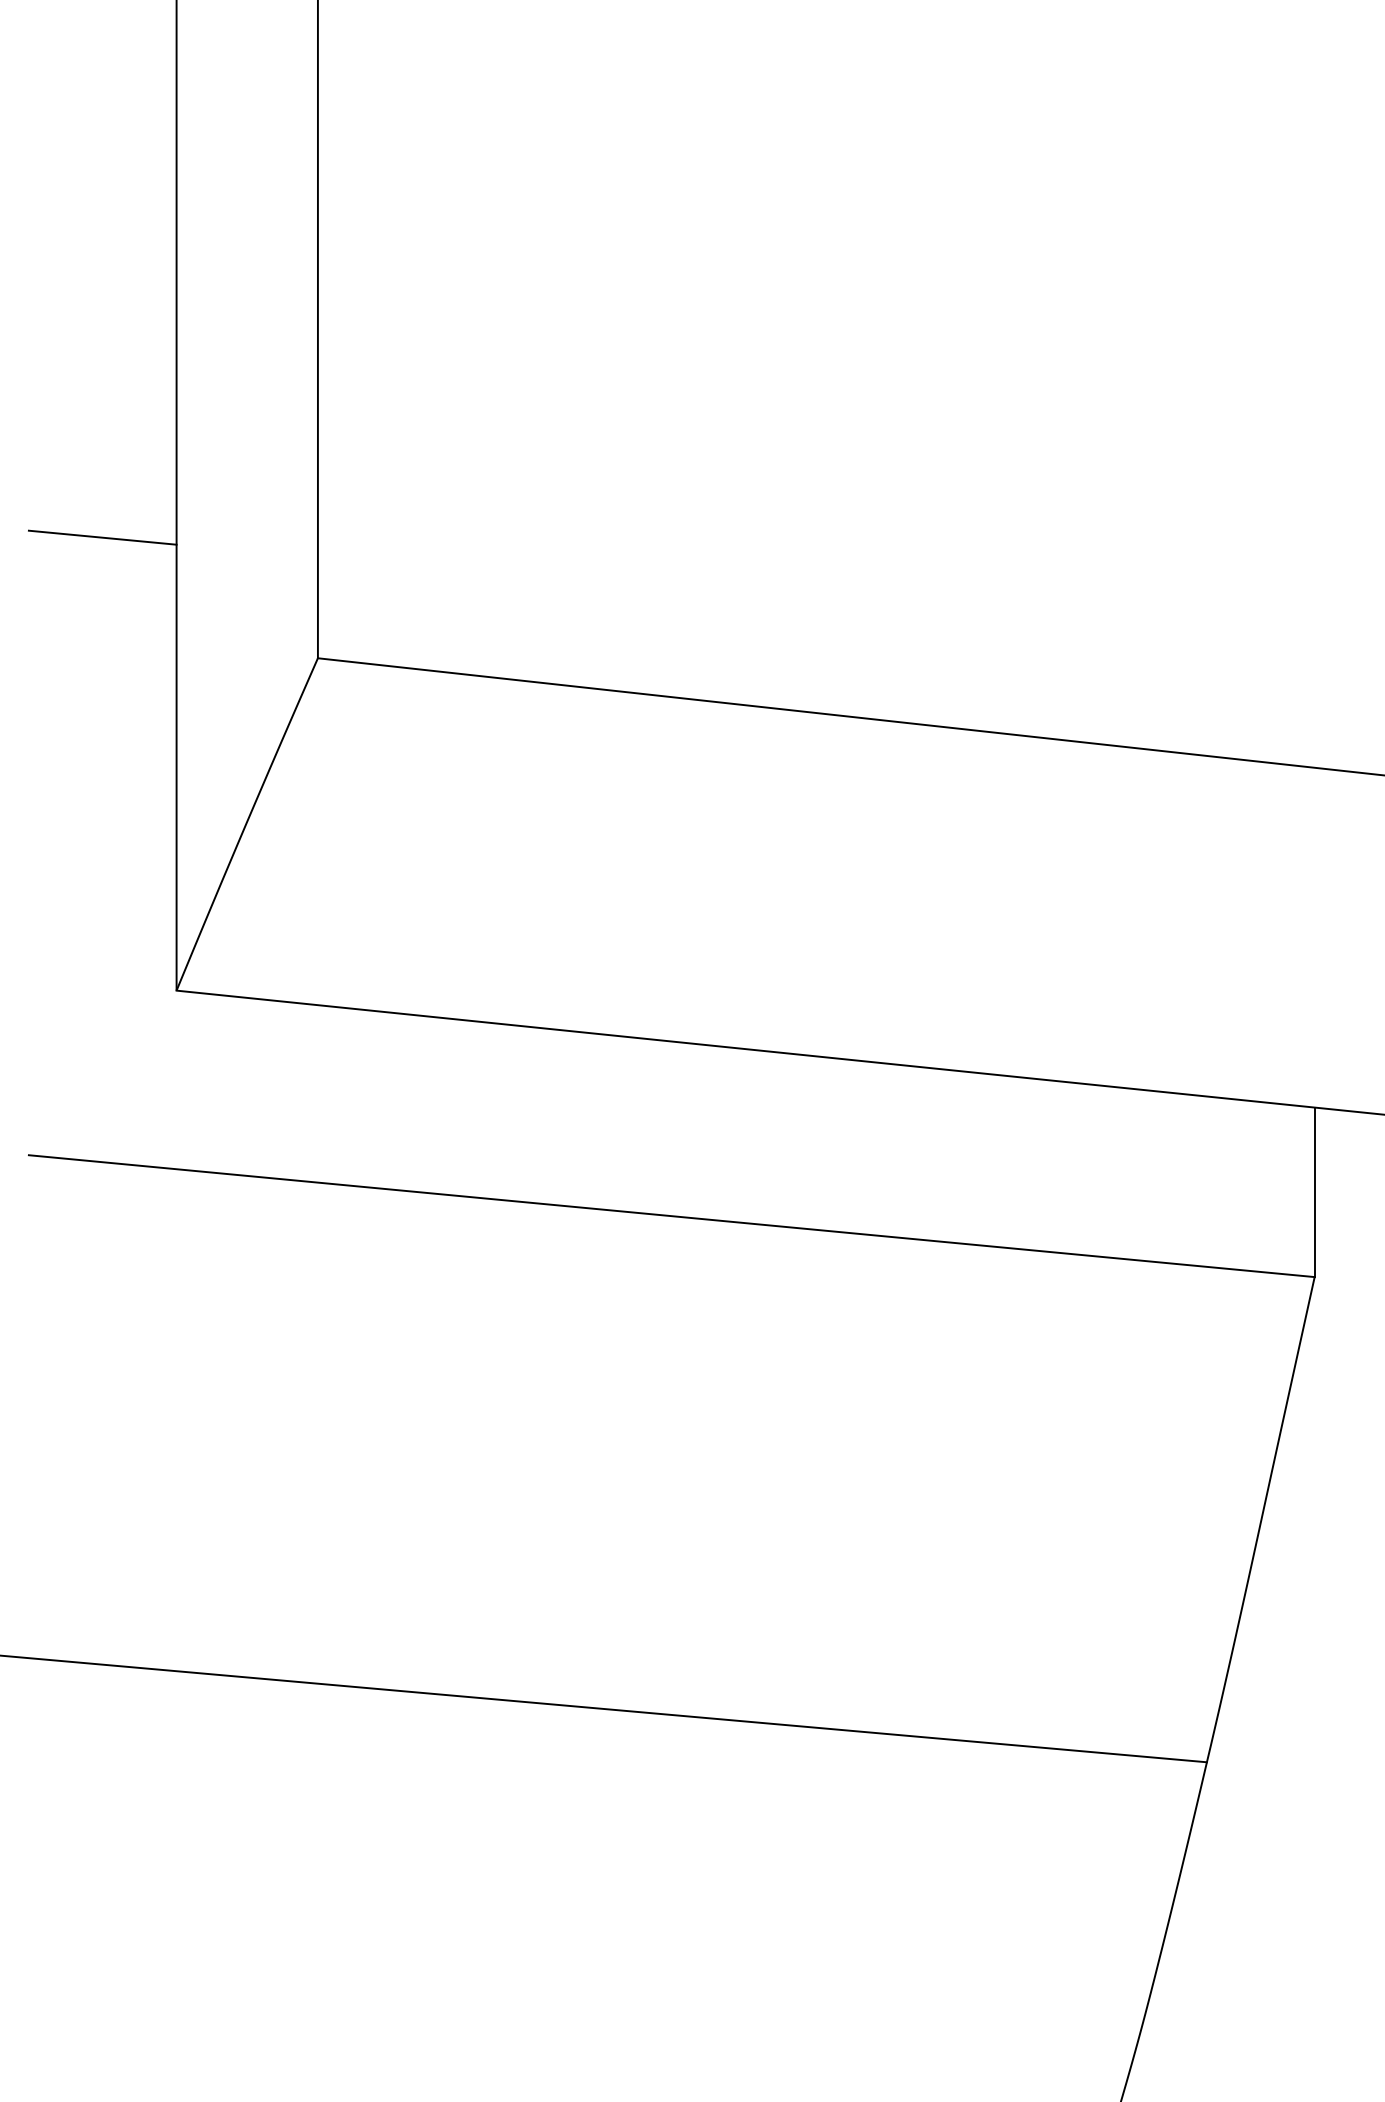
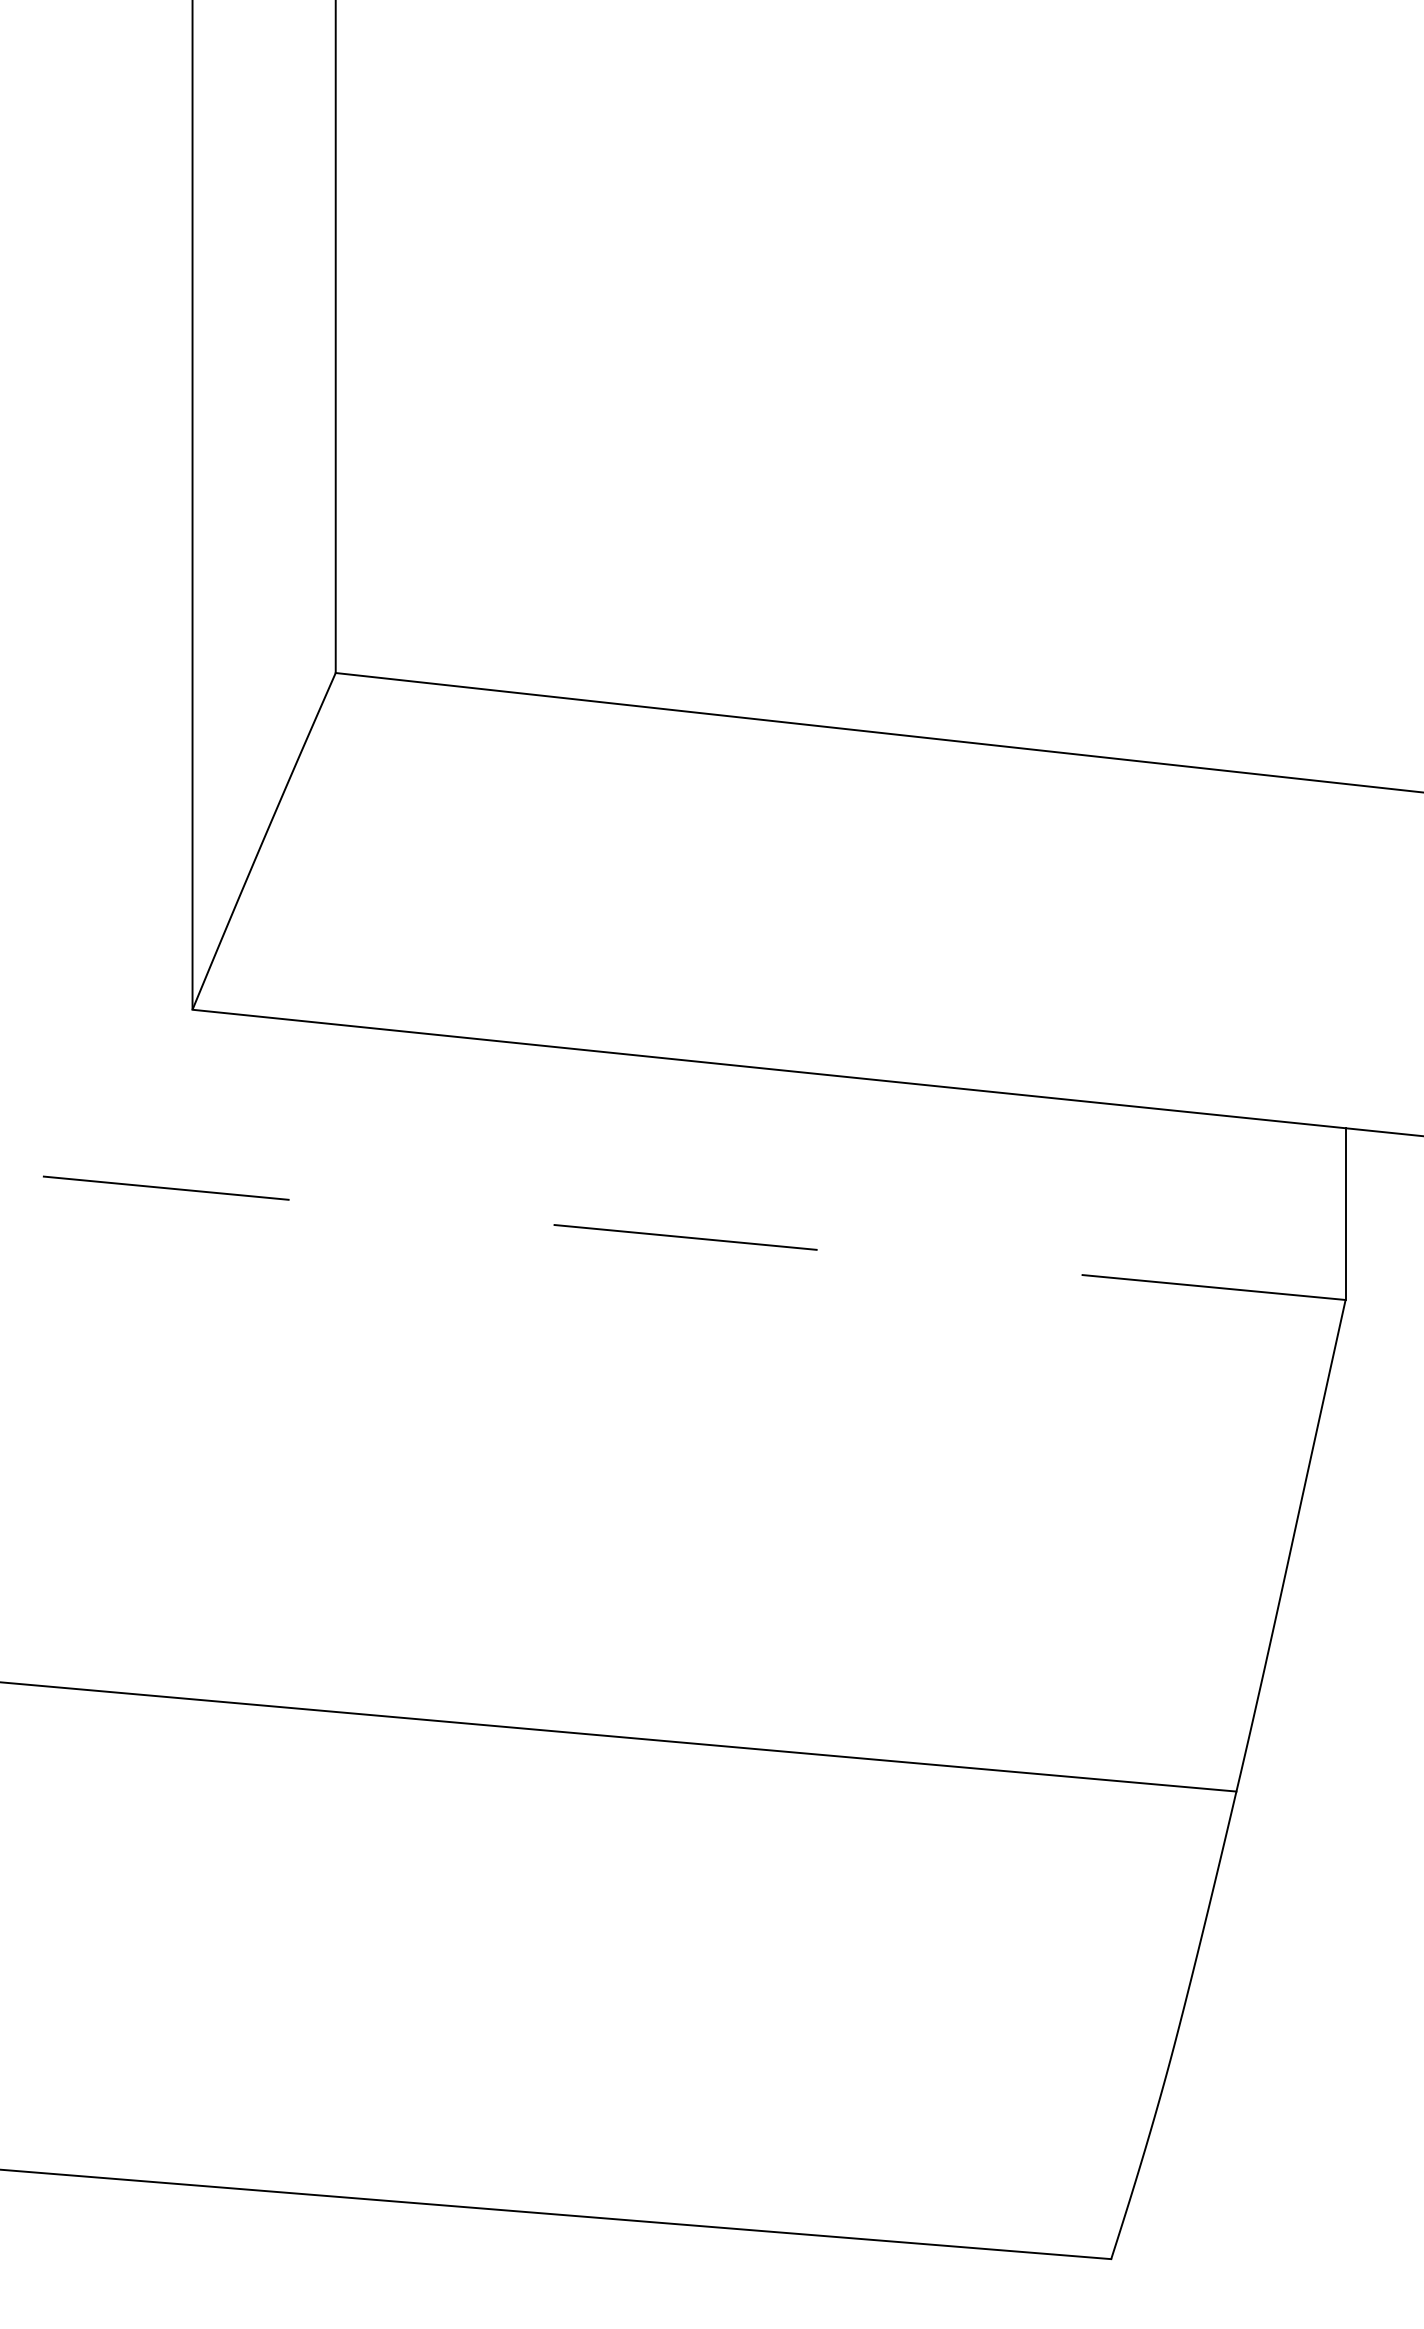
line: (102, 537) -> (117, 550), removed
line: (671, 1216) -> (693, 1238), solid -> dashed

